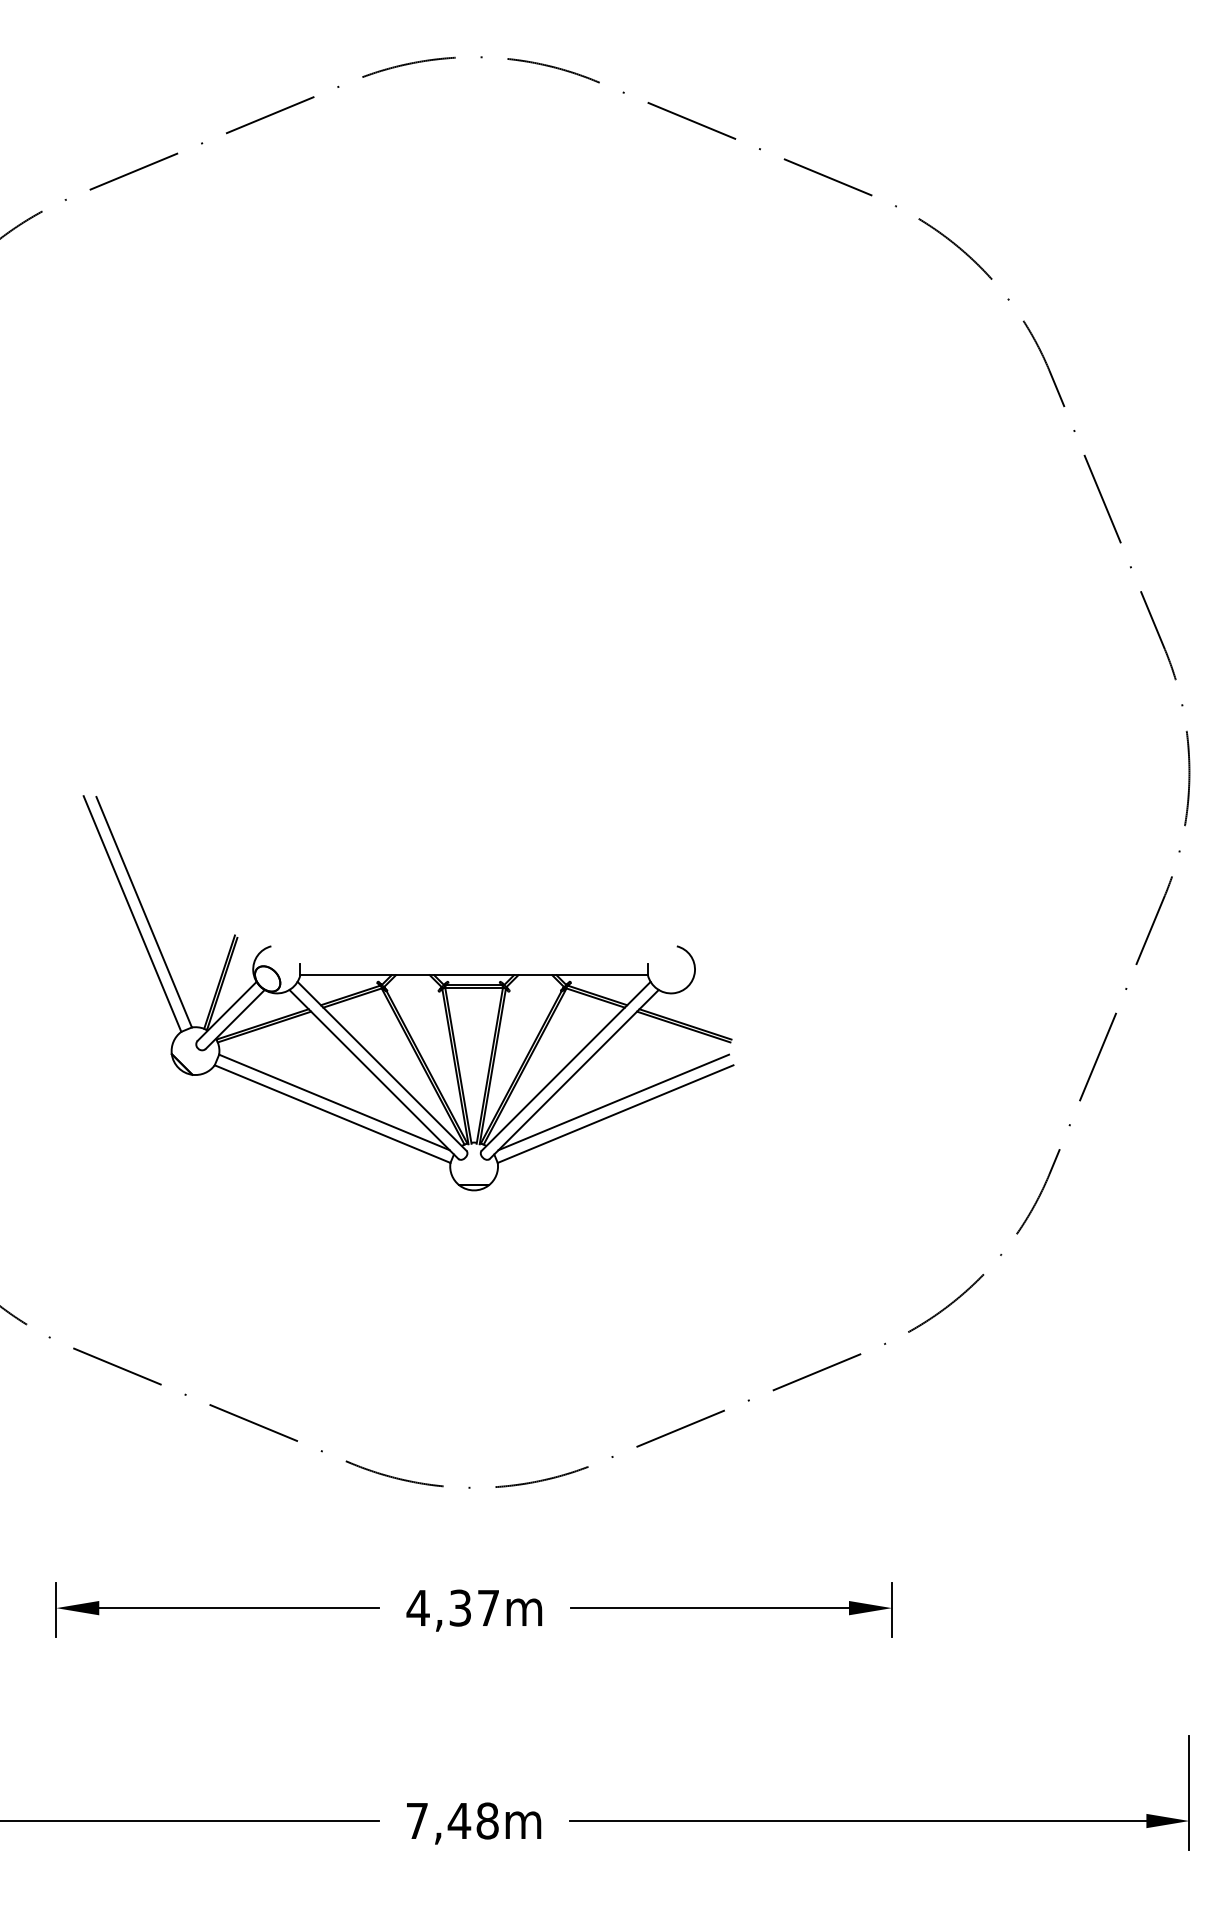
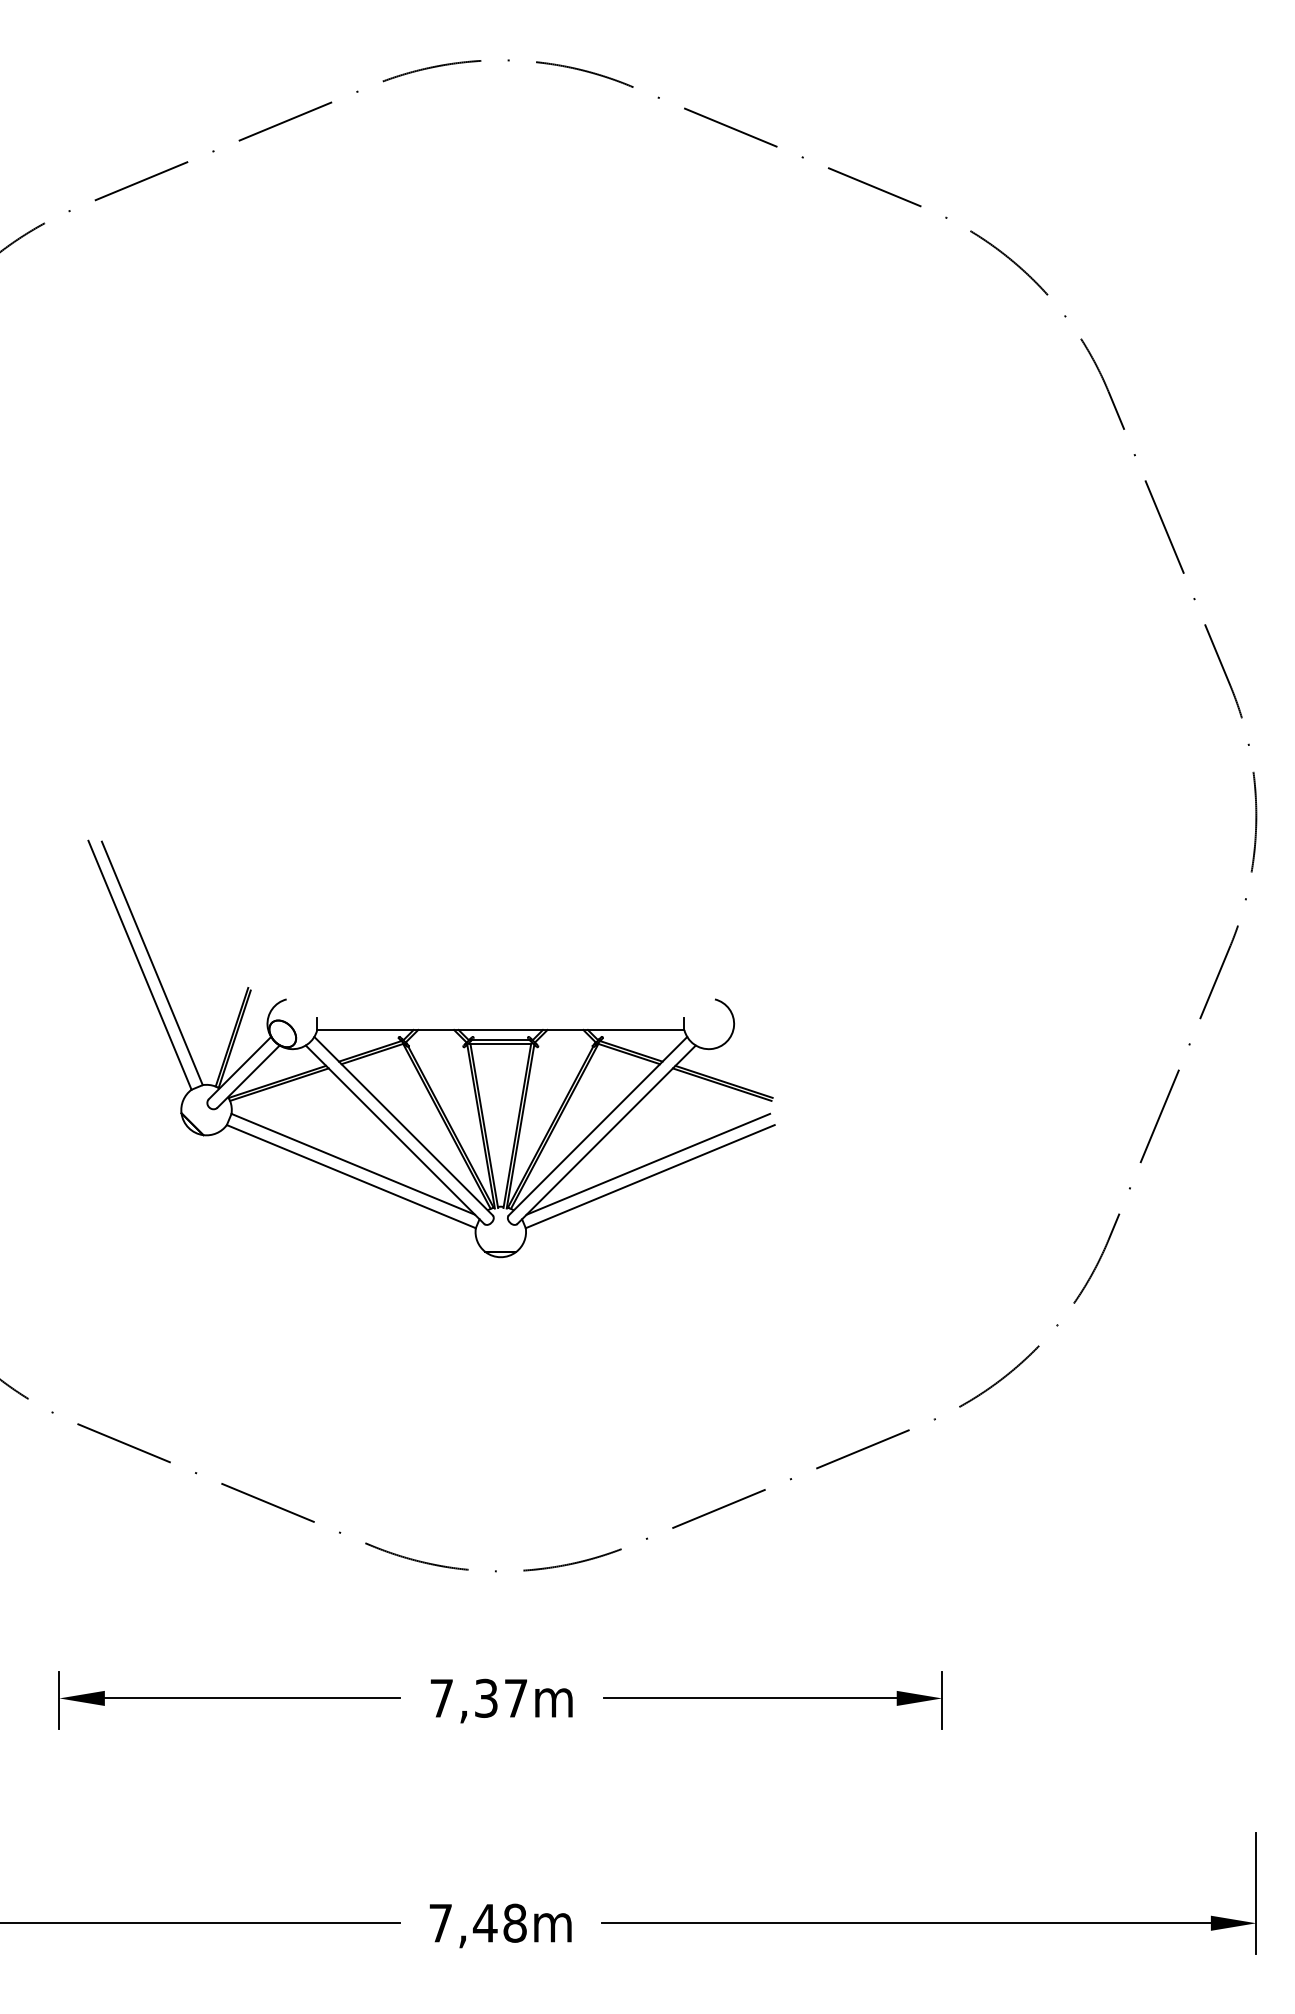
text: (417, 1608) -> (441, 1698), 4,37m -> 7,37m

